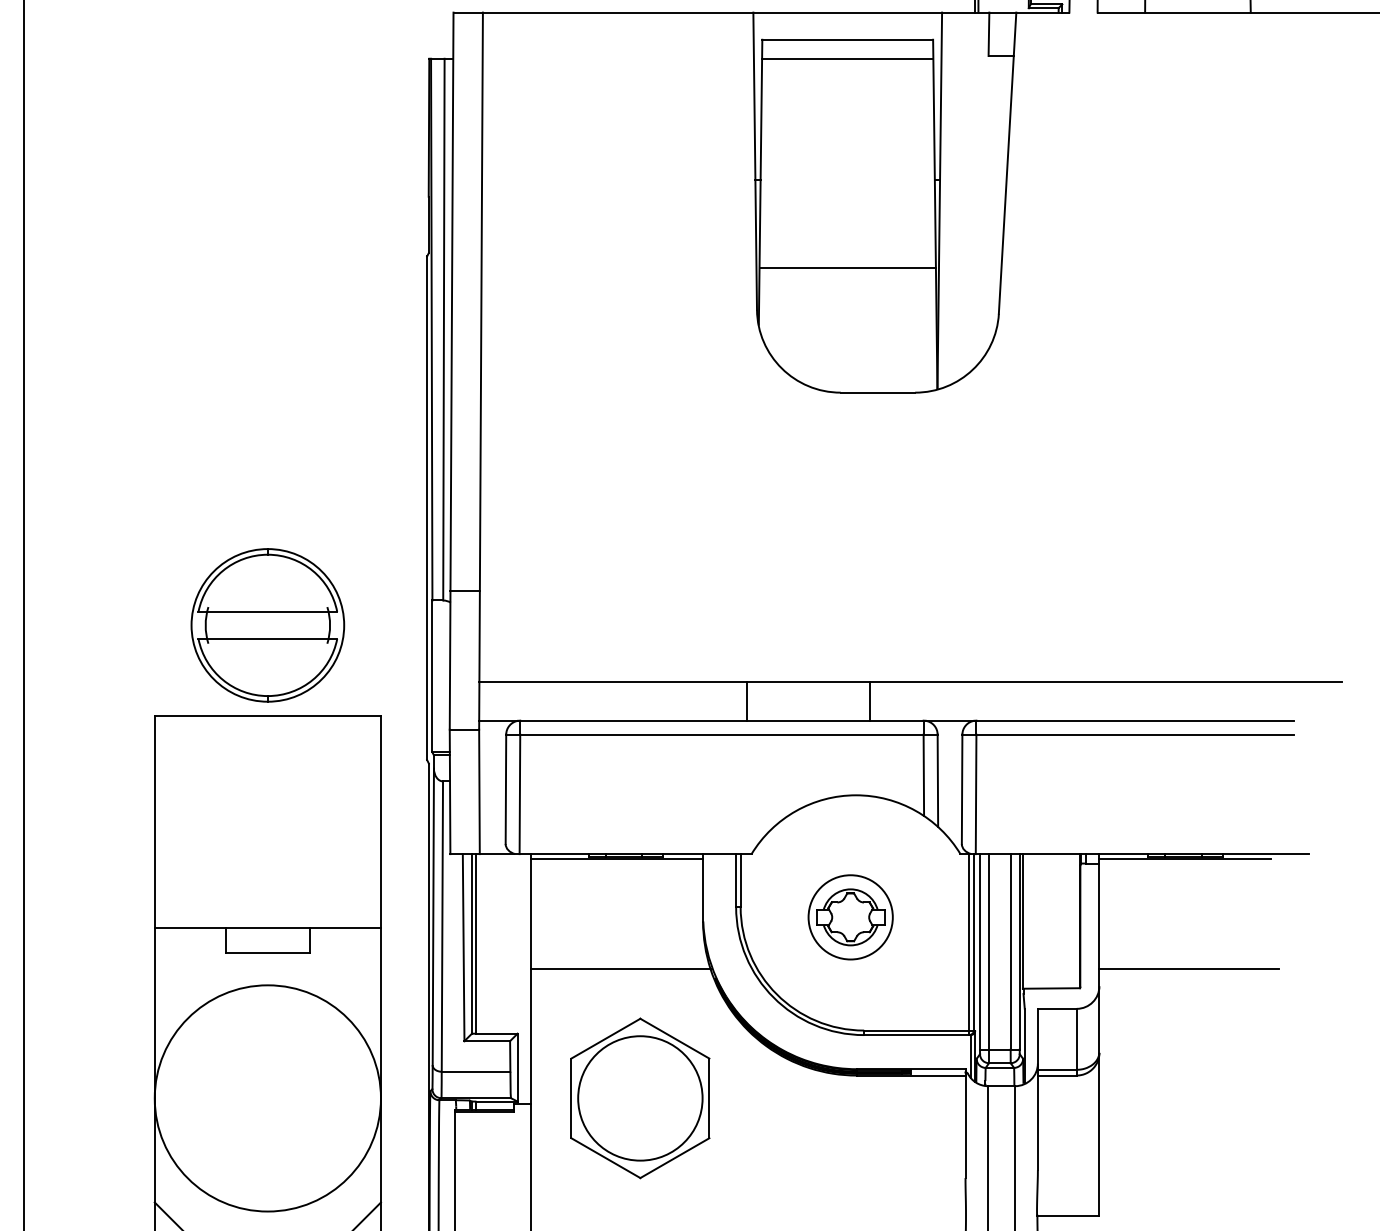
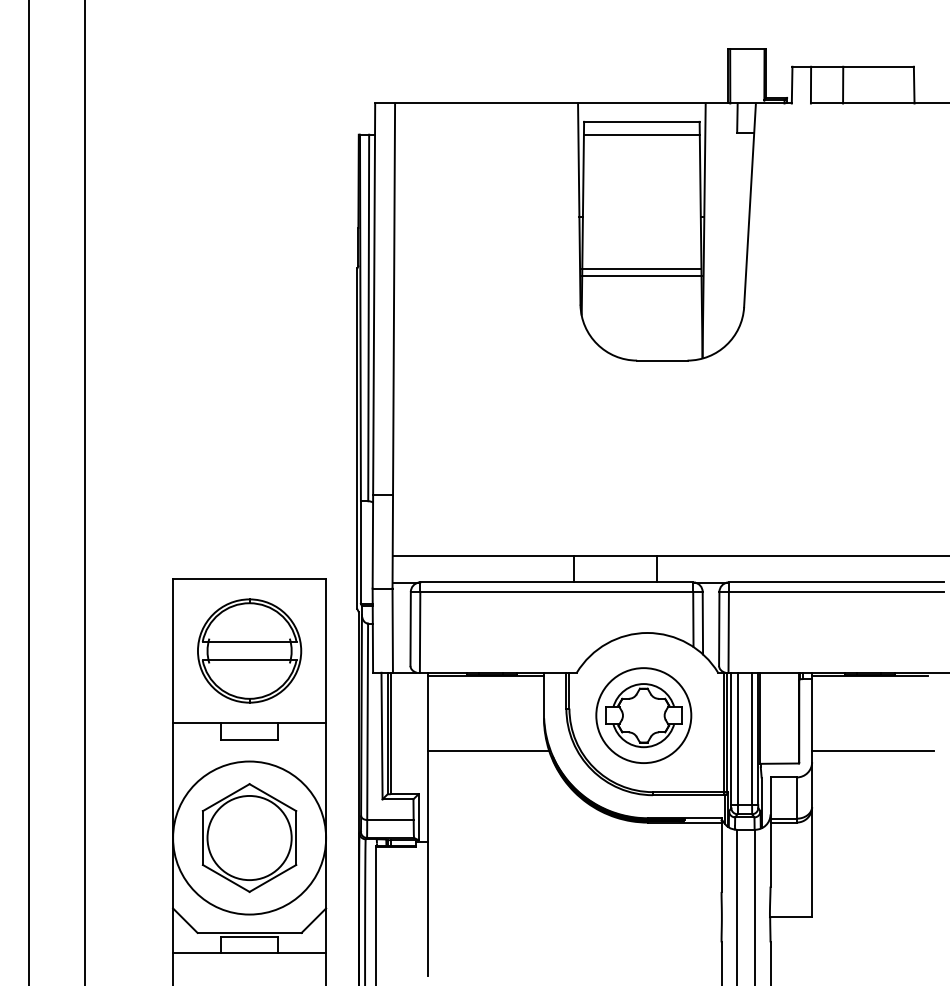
line: (847, 256) -> (641, 268), added
part: (267, 624) -> (249, 650), moved
part: (850, 917) -> (643, 715), size x1.67
part: (640, 1097) -> (249, 837), moved

